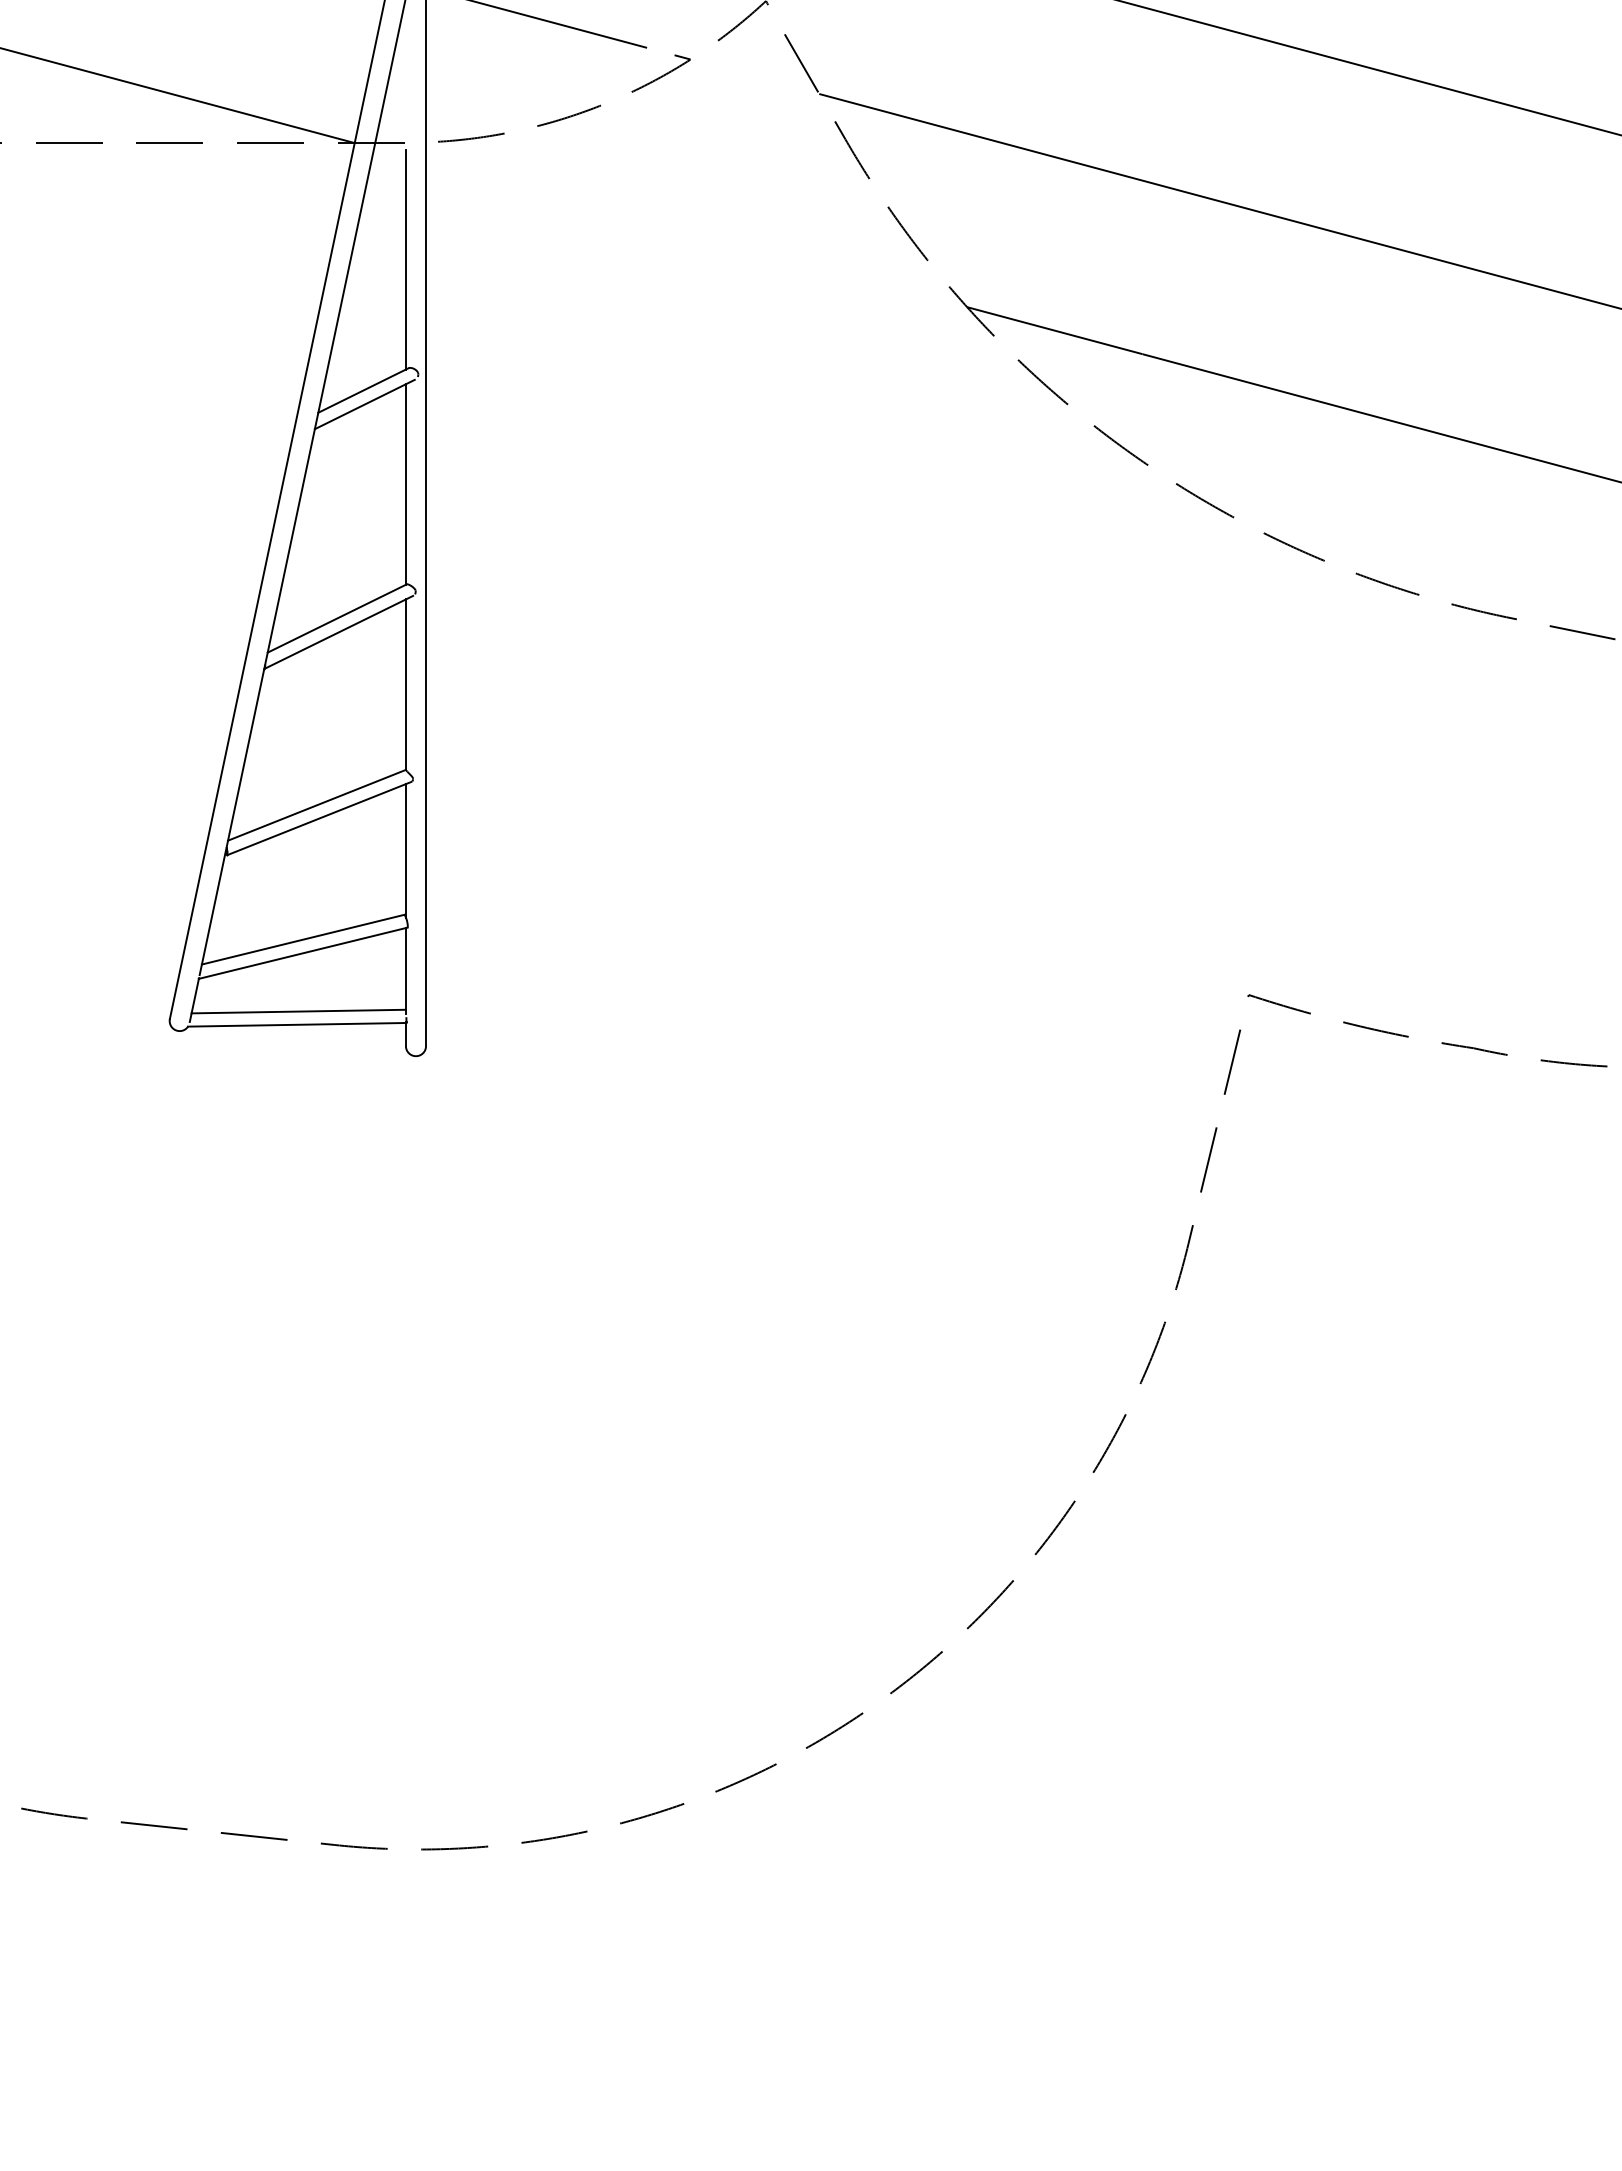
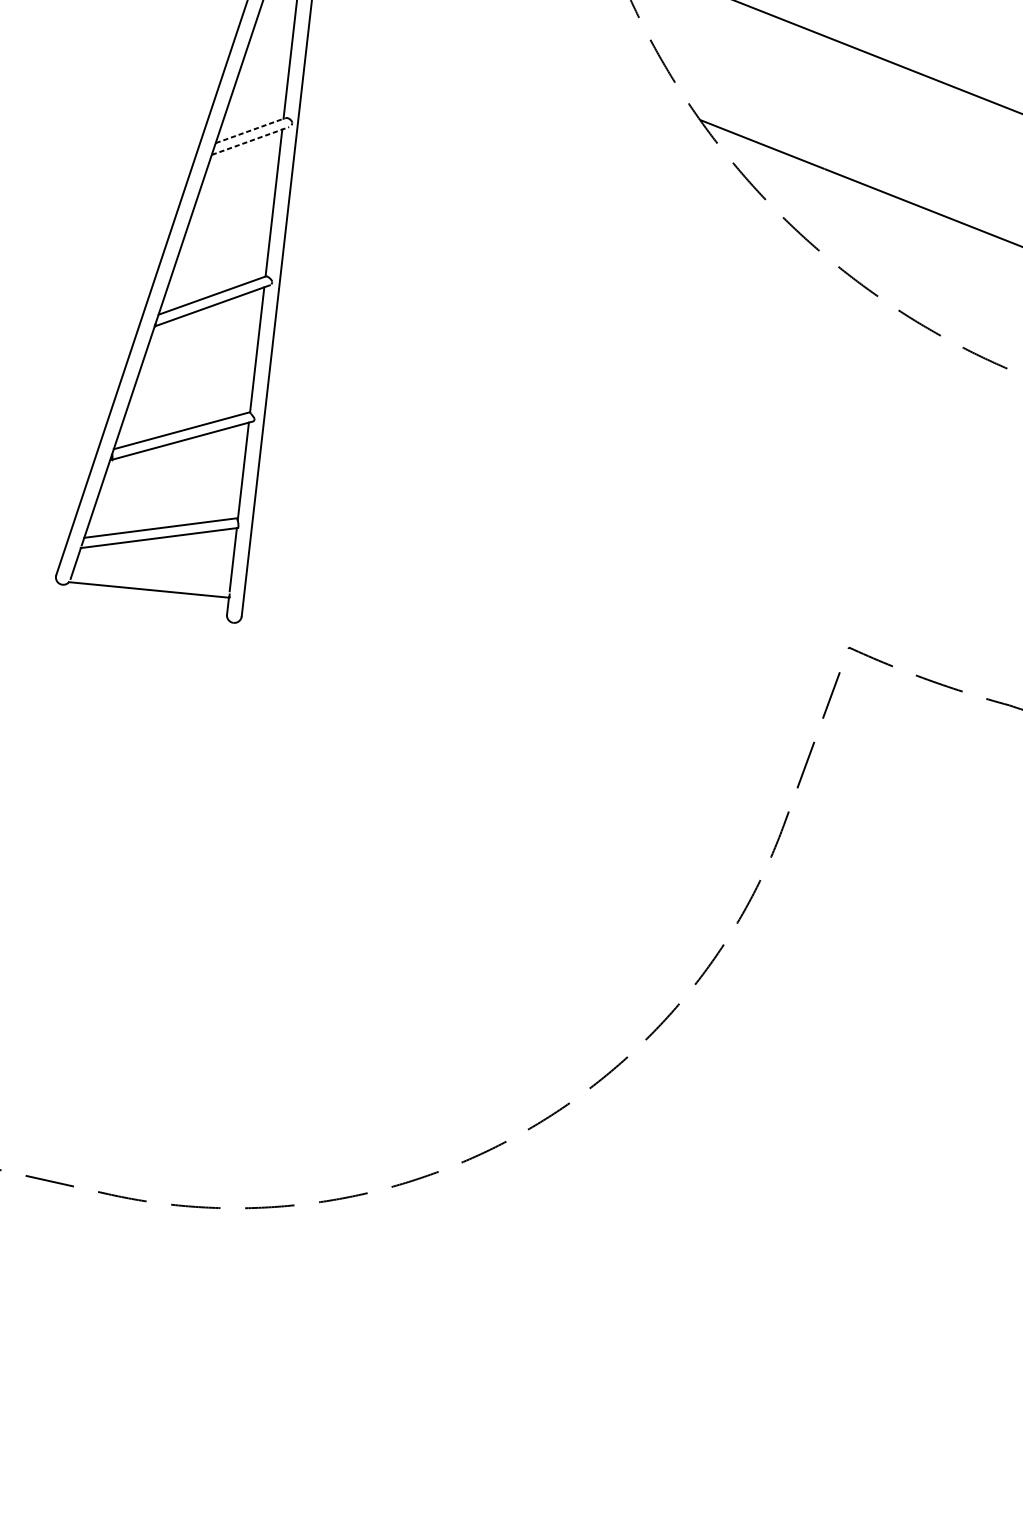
line: (363, 390) -> (250, 130), solid -> dashed
line: (364, 404) -> (250, 140), solid -> dashed
line: (298, 1011) -> (151, 580), removed

